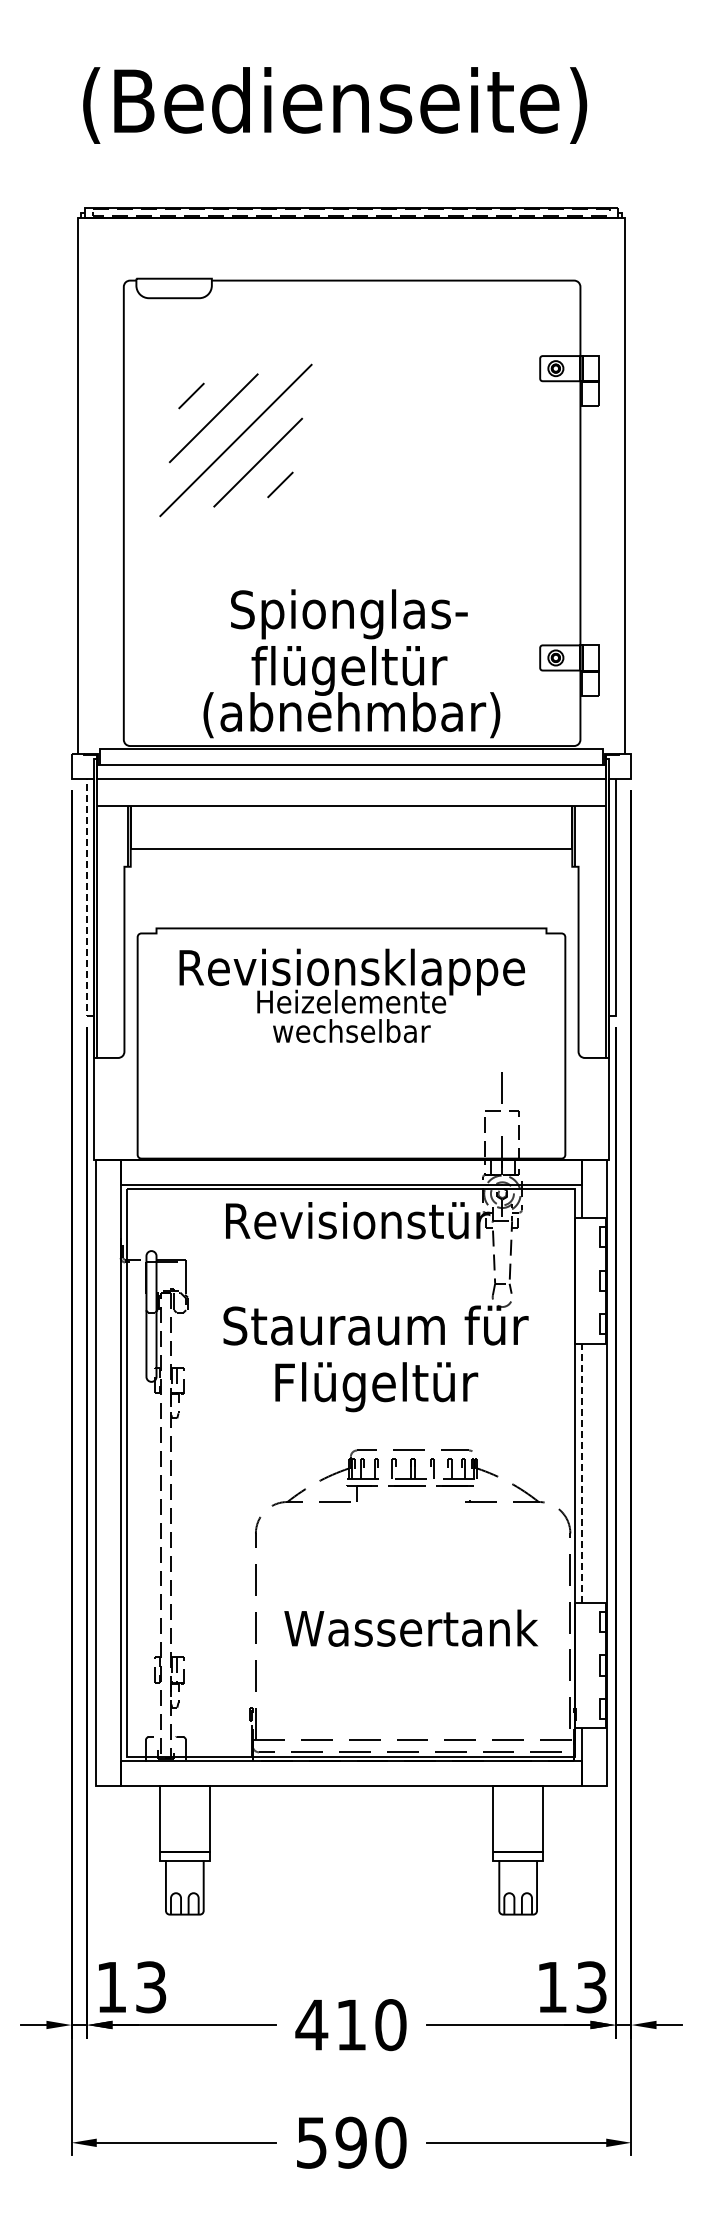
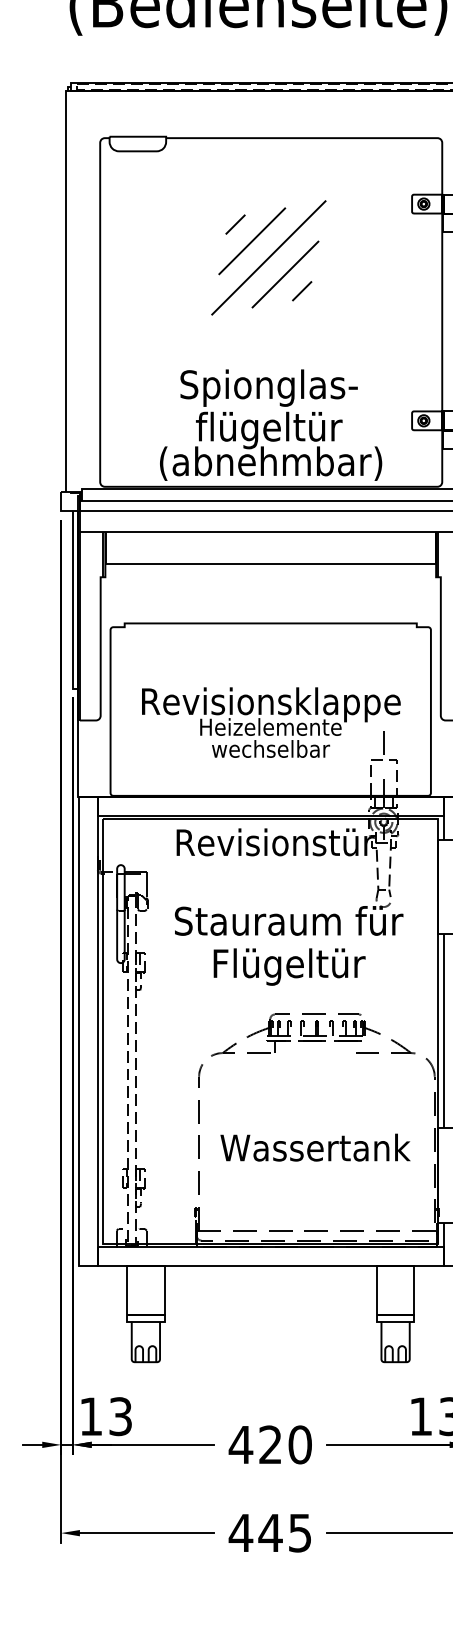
part: (235, 440) -> (268, 257), moved
line: (87, 901) -> (72, 603), dashed -> solid
text: (351, 995) -> (270, 722), moved
line: (582, 1473) -> (443, 1031), dashed -> solid
text: (350, 2024) -> (270, 1444), 410 -> 420
text: (350, 2142) -> (270, 1532), 590 -> 445

